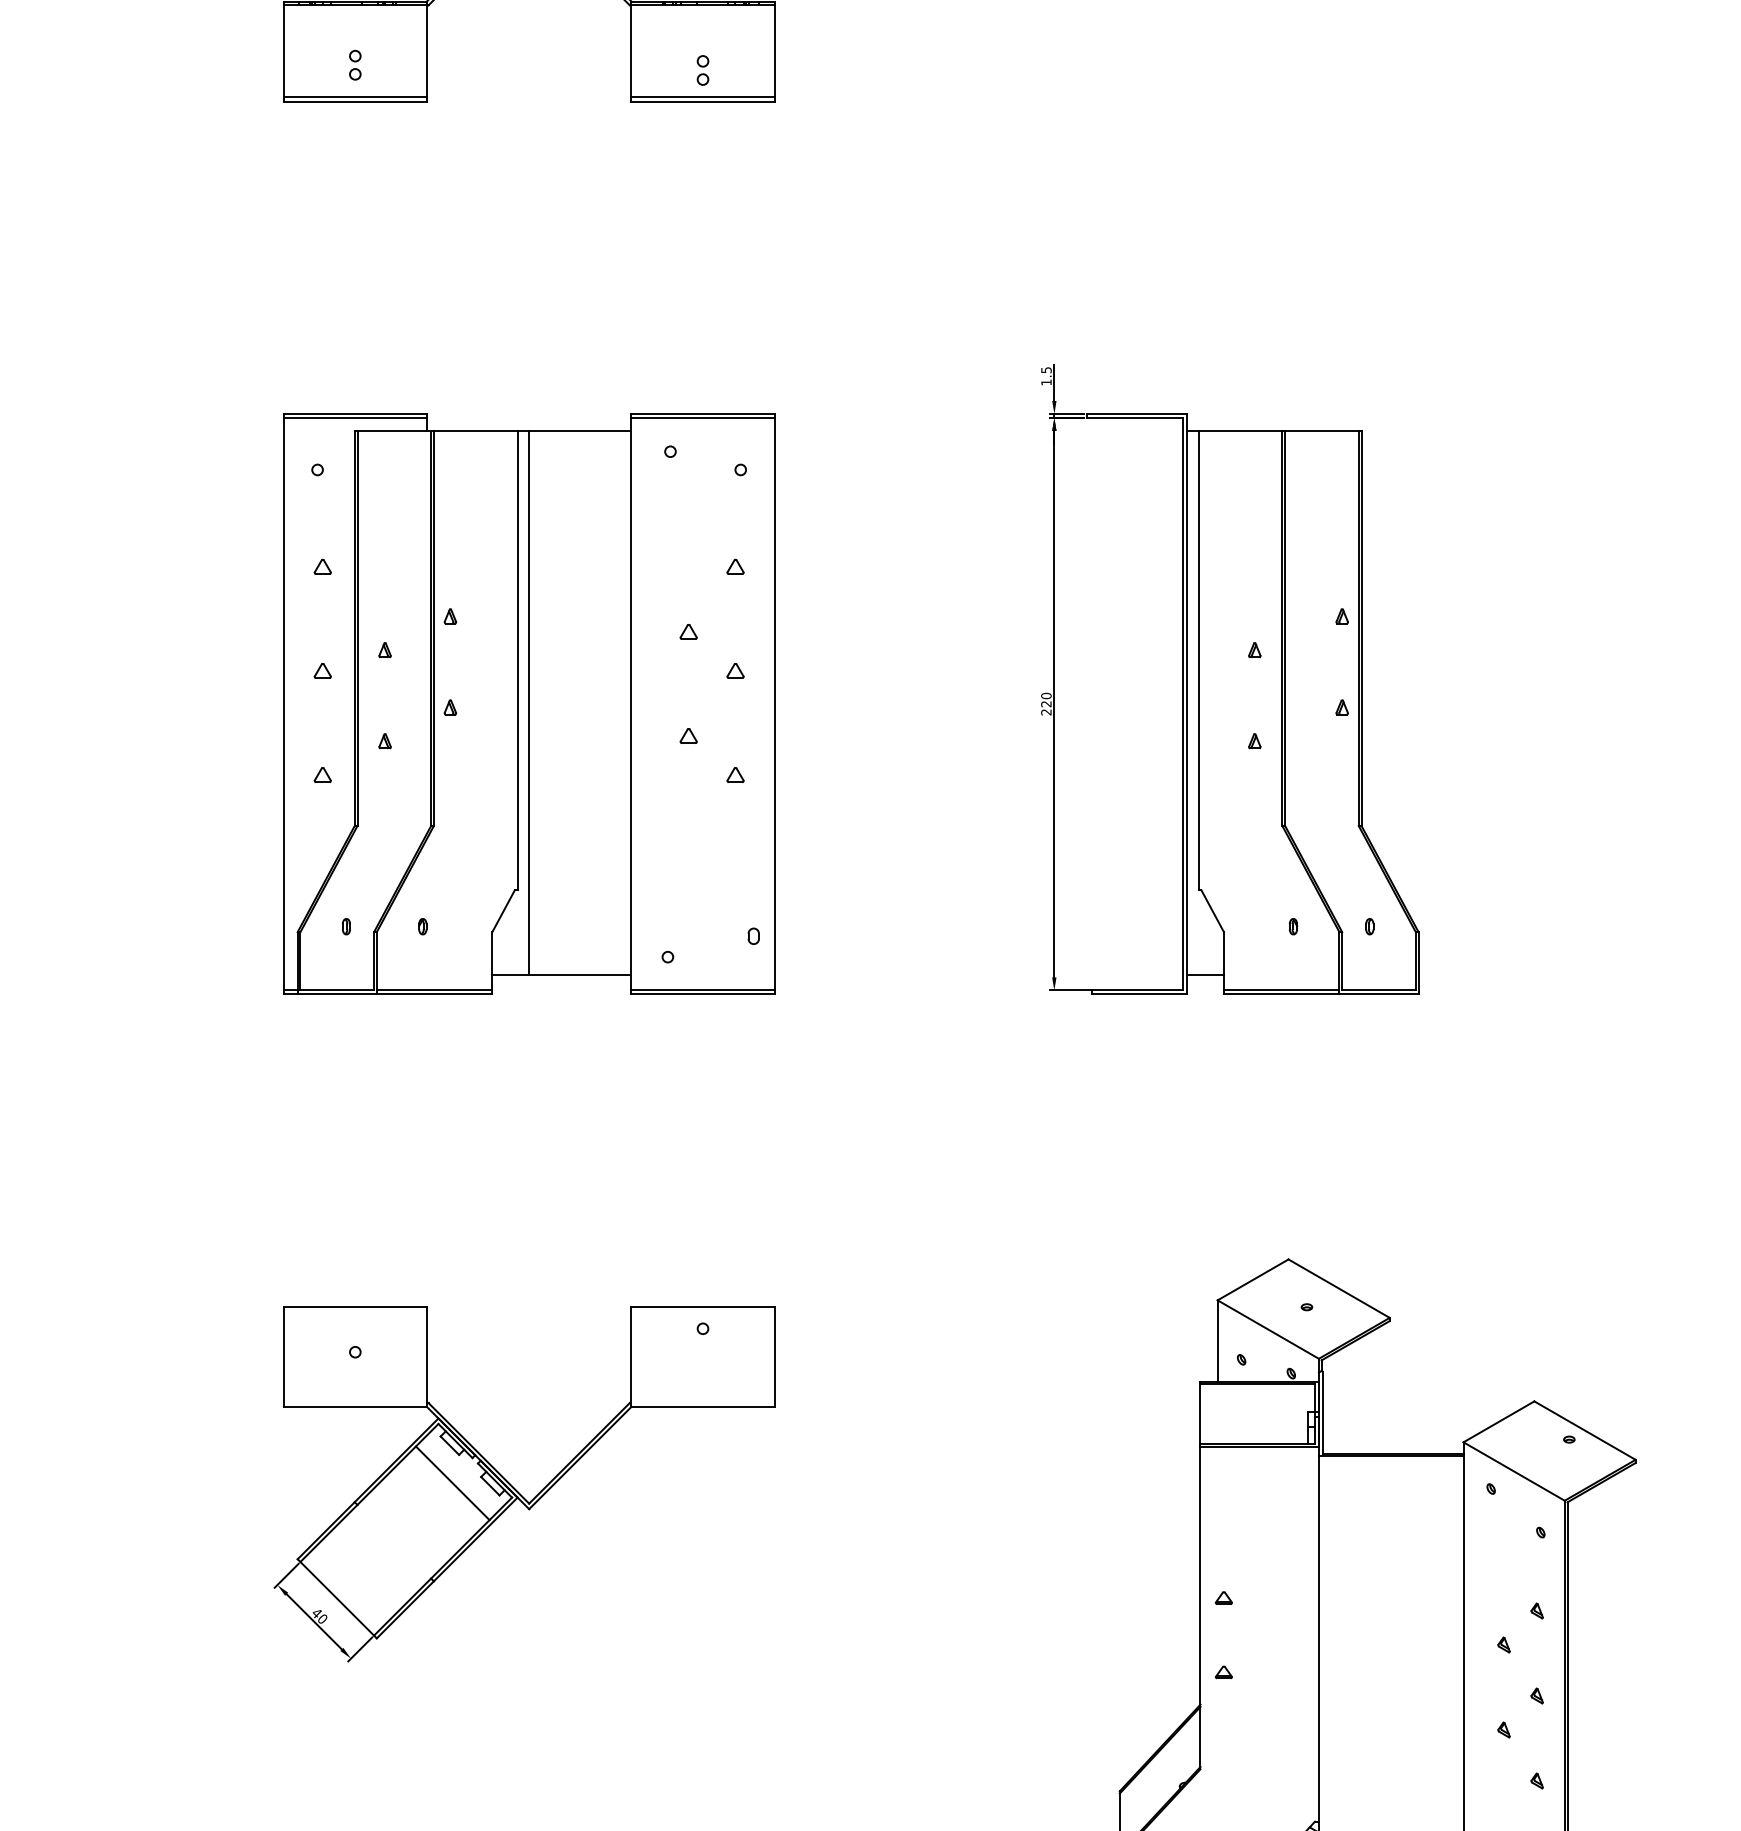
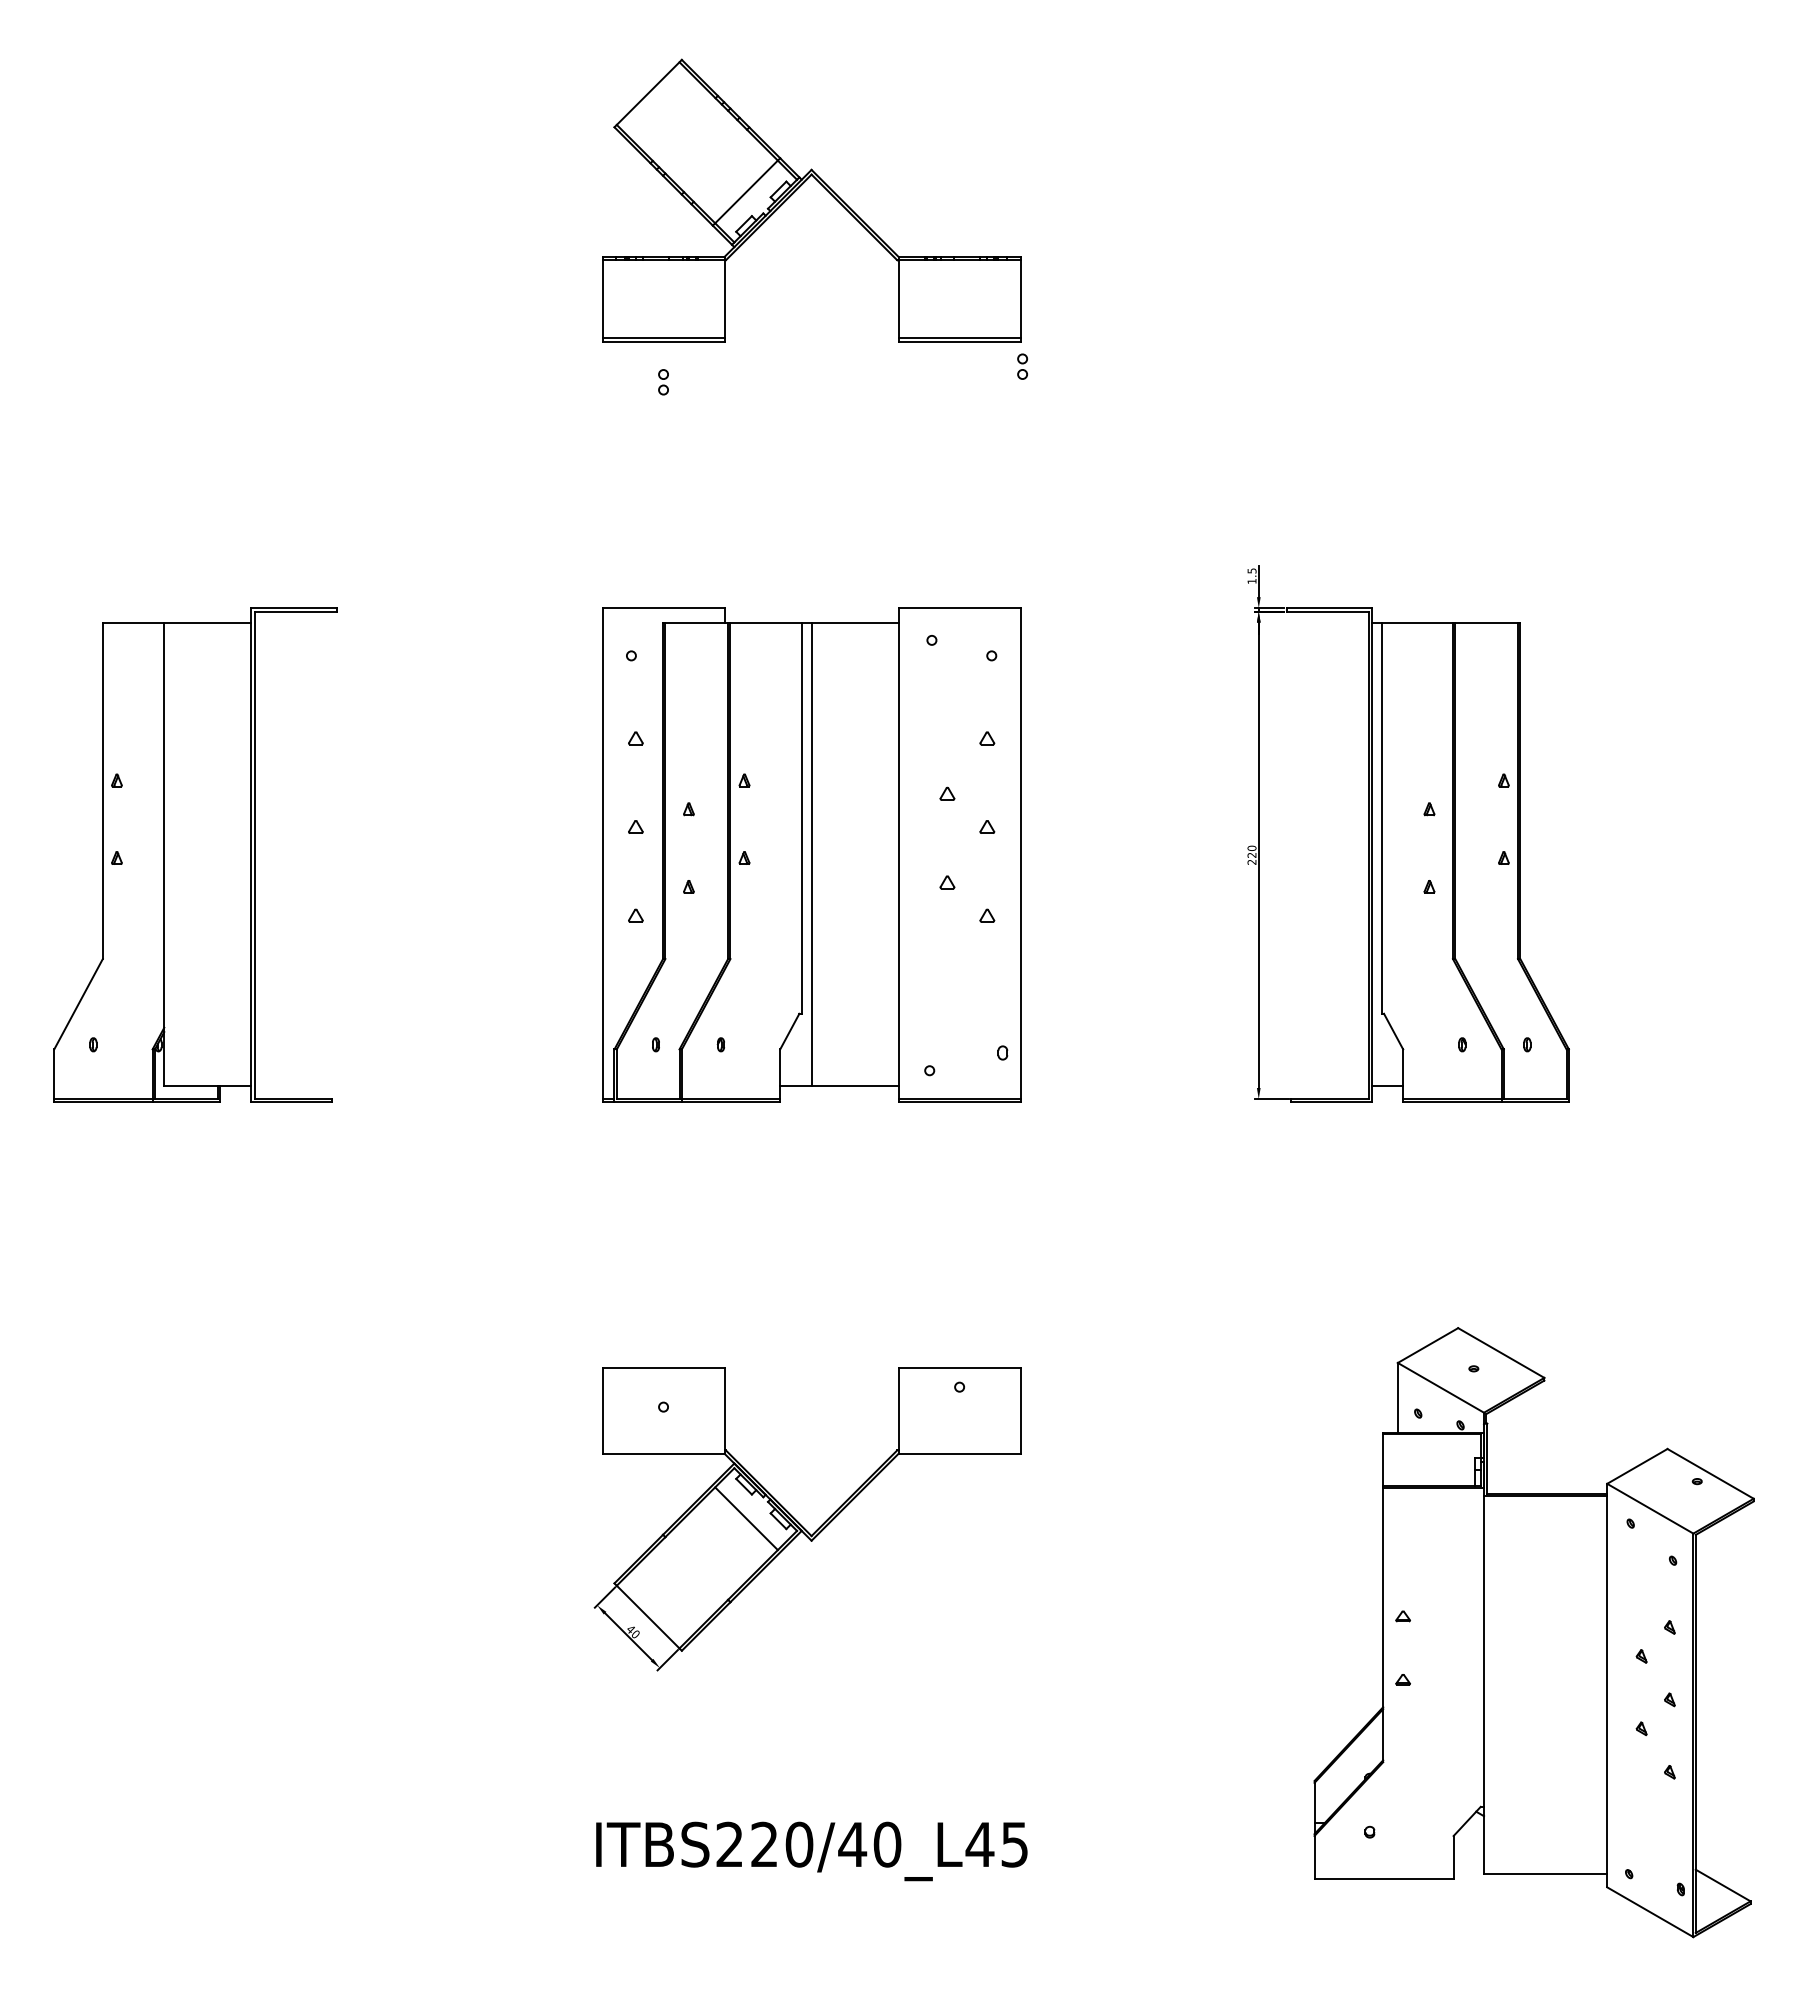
part: (355, 65) -> (663, 382), moved
part: (702, 70) -> (1022, 366), moved
line: (355, 417) -> (663, 611), removed
line: (702, 417) -> (959, 611), removed

